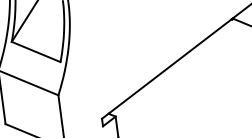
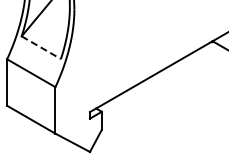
line: (36, 51) -> (41, 47), solid -> dashed

